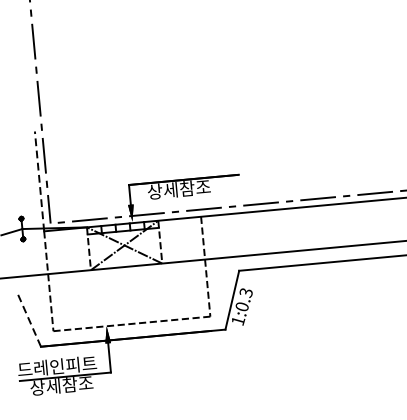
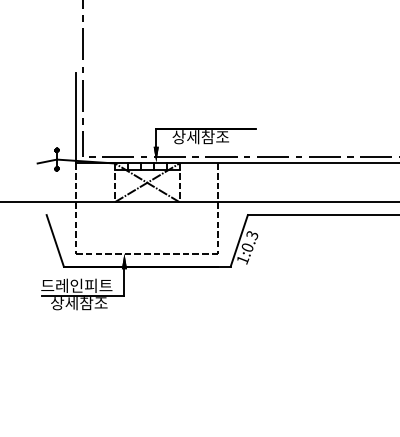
line: (39, 180) -> (76, 117), dashed -> solid
line: (29, 318) -> (55, 240), dashed -> solid

